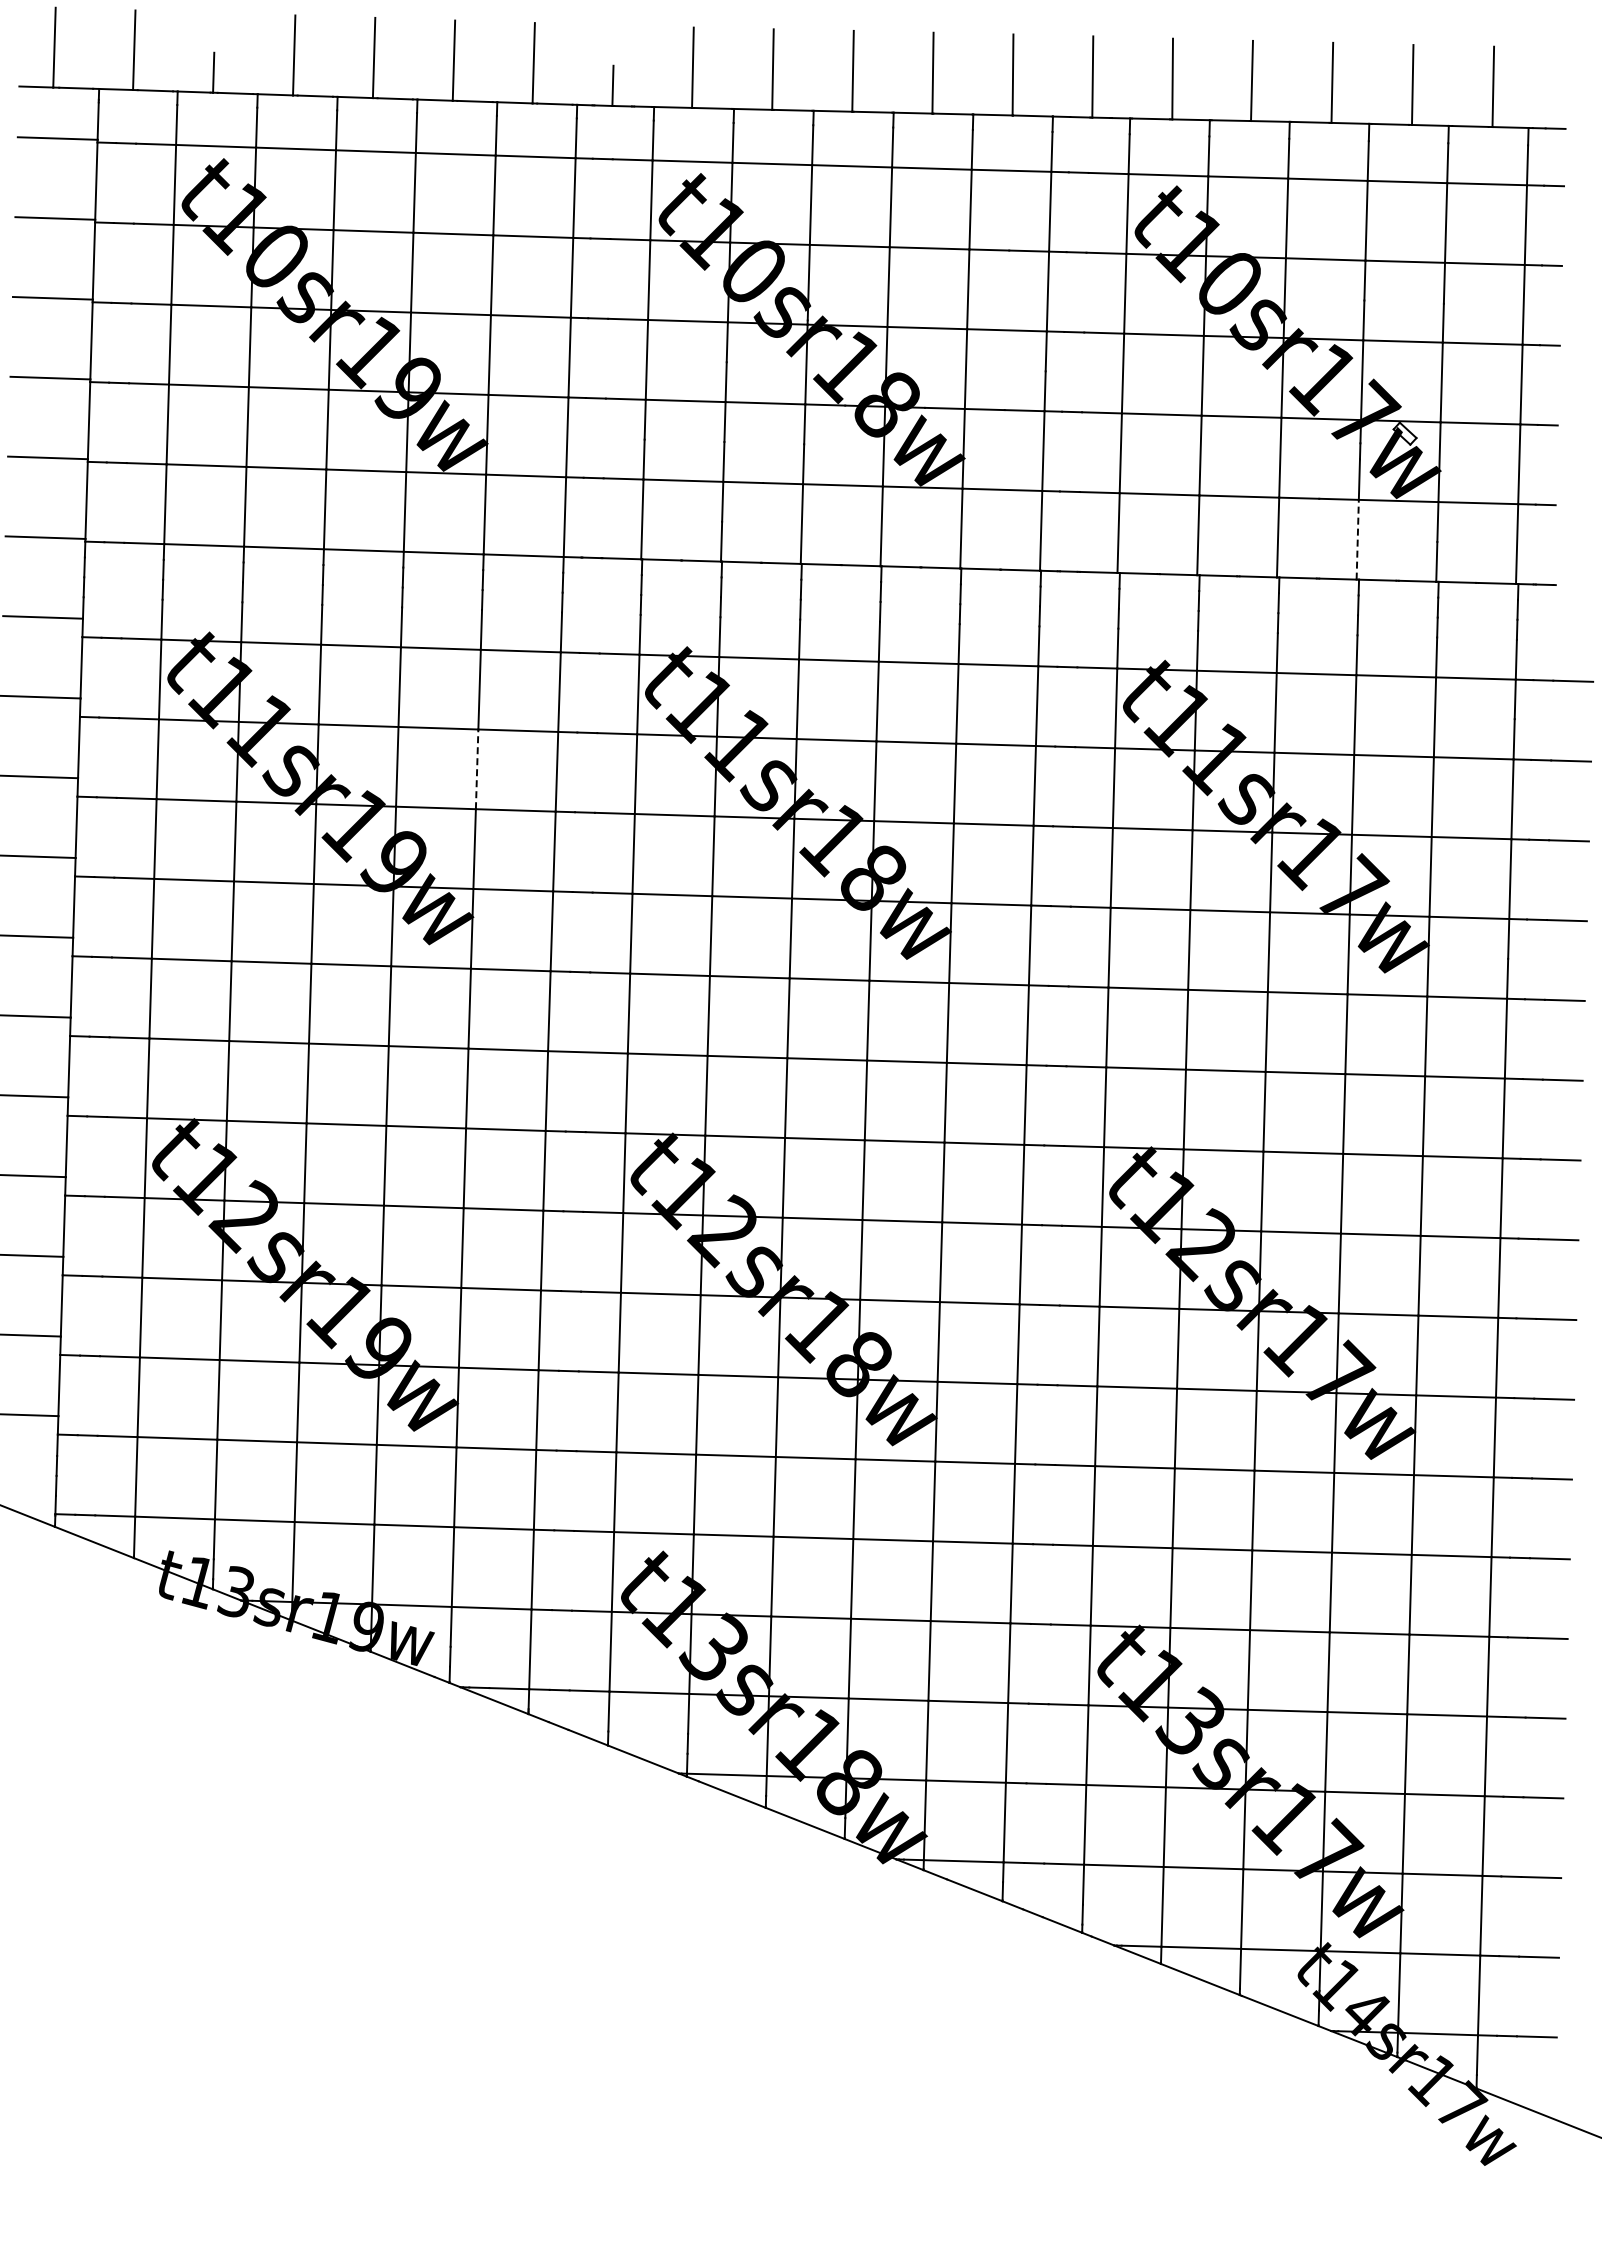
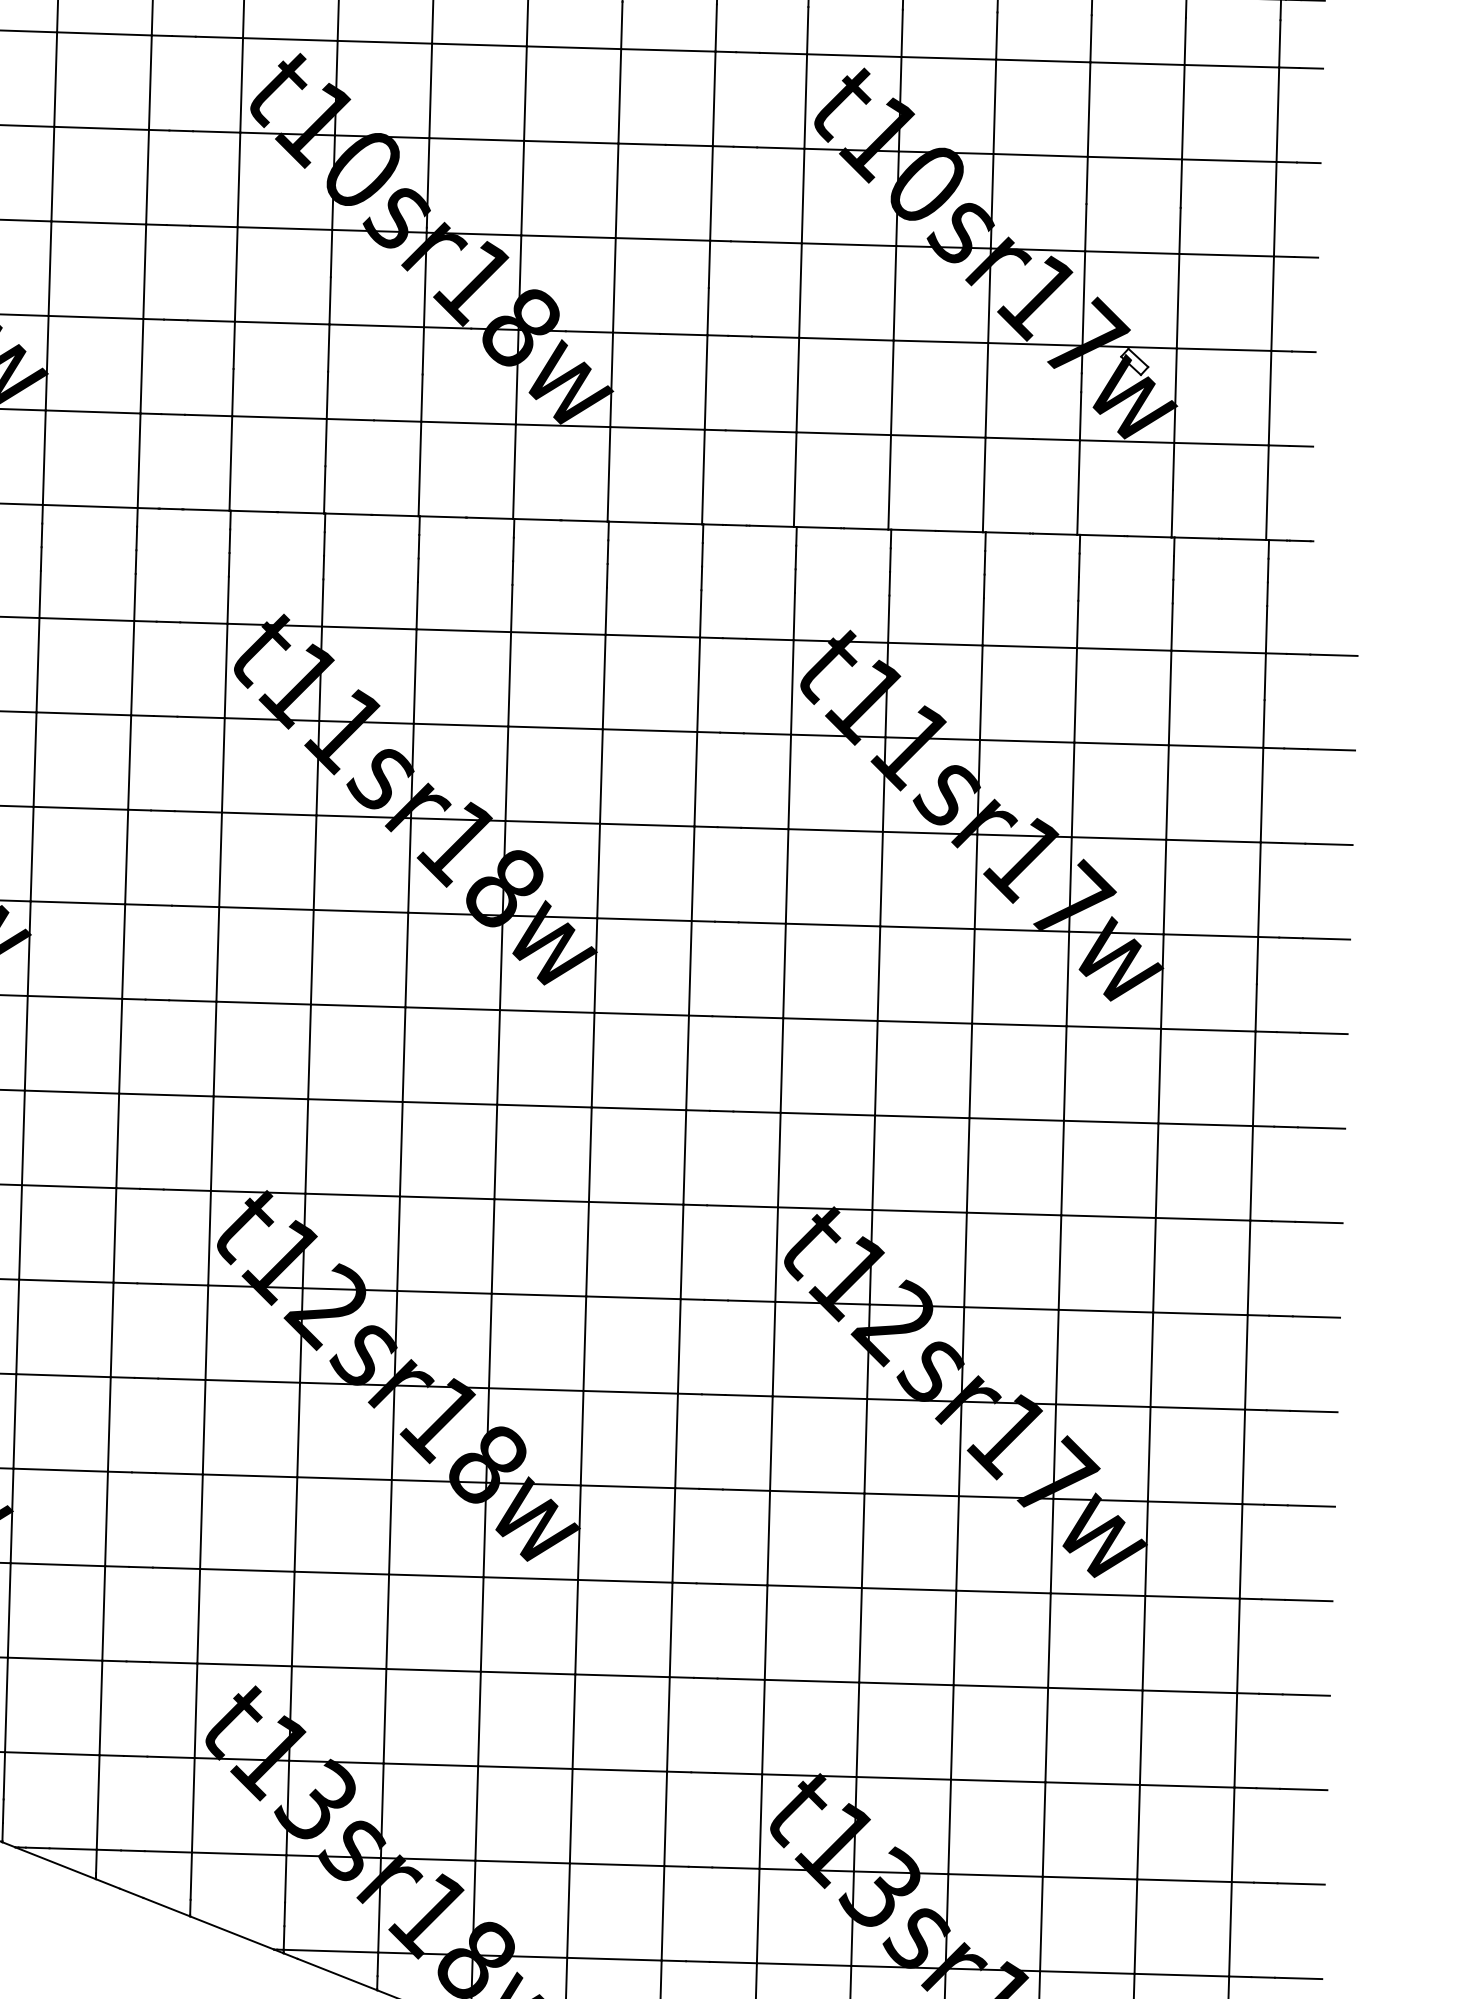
line: (1357, 539) -> (1078, 487), dashed -> solid
line: (477, 769) -> (35, 759), dashed -> solid

